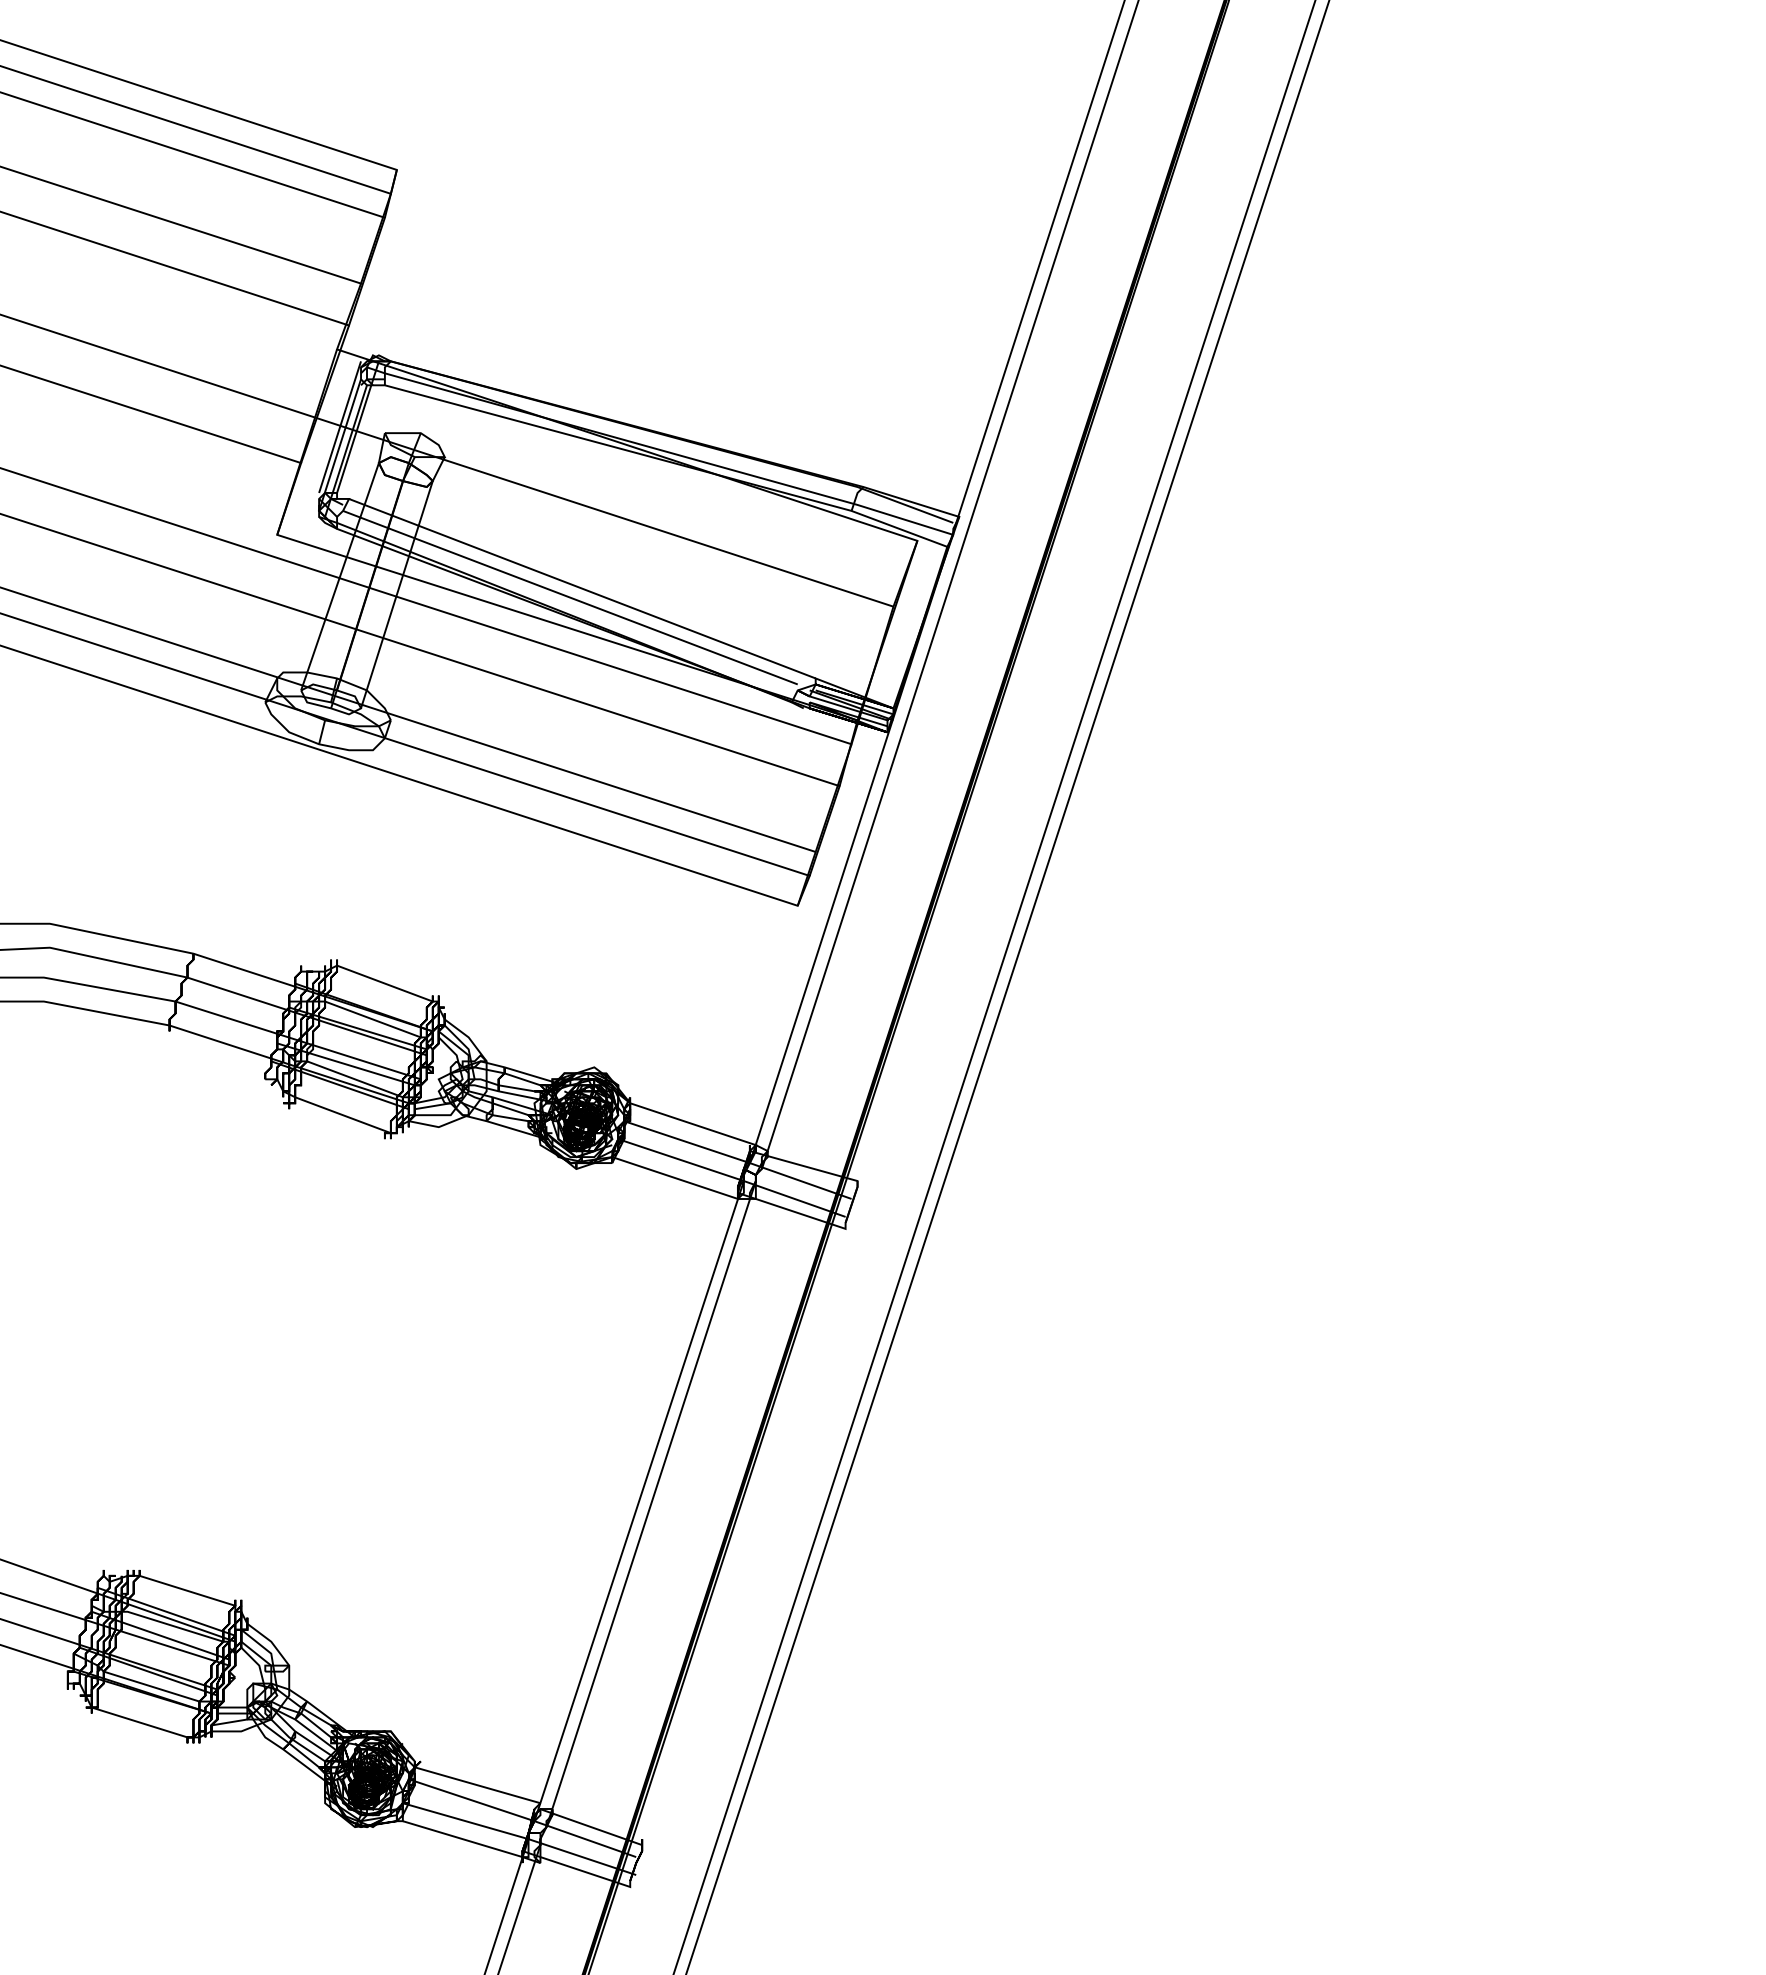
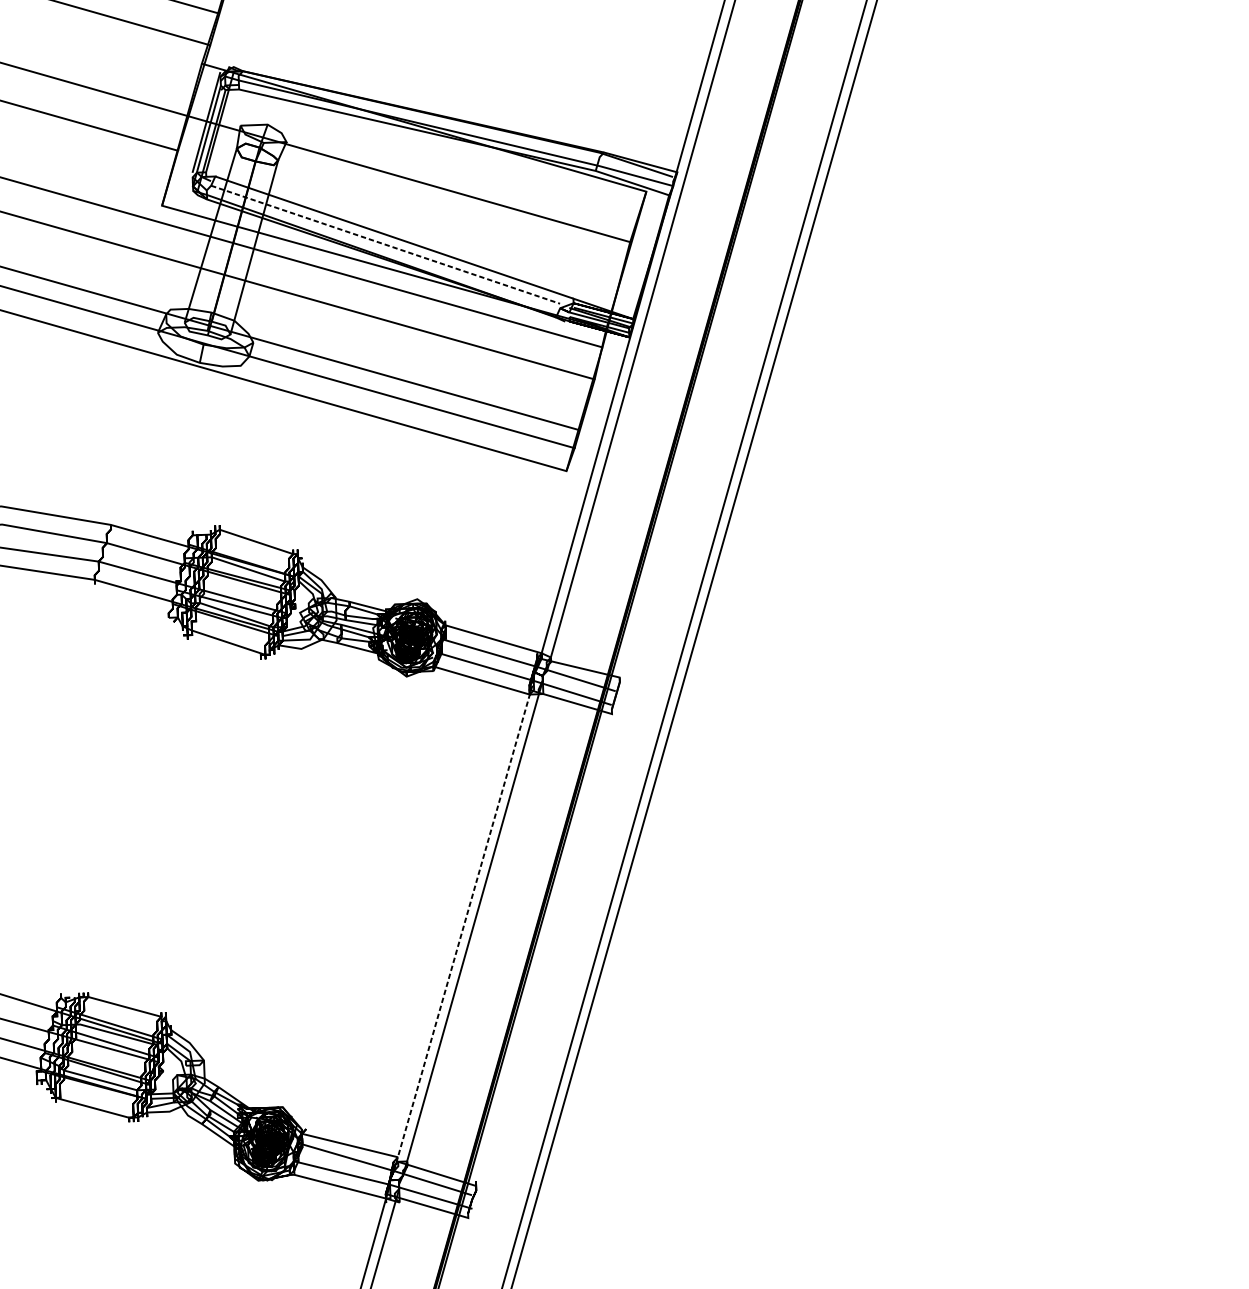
line: (570, 597) -> (385, 244), solid -> dashed
line: (639, 1501) -> (464, 926), solid -> dashed

